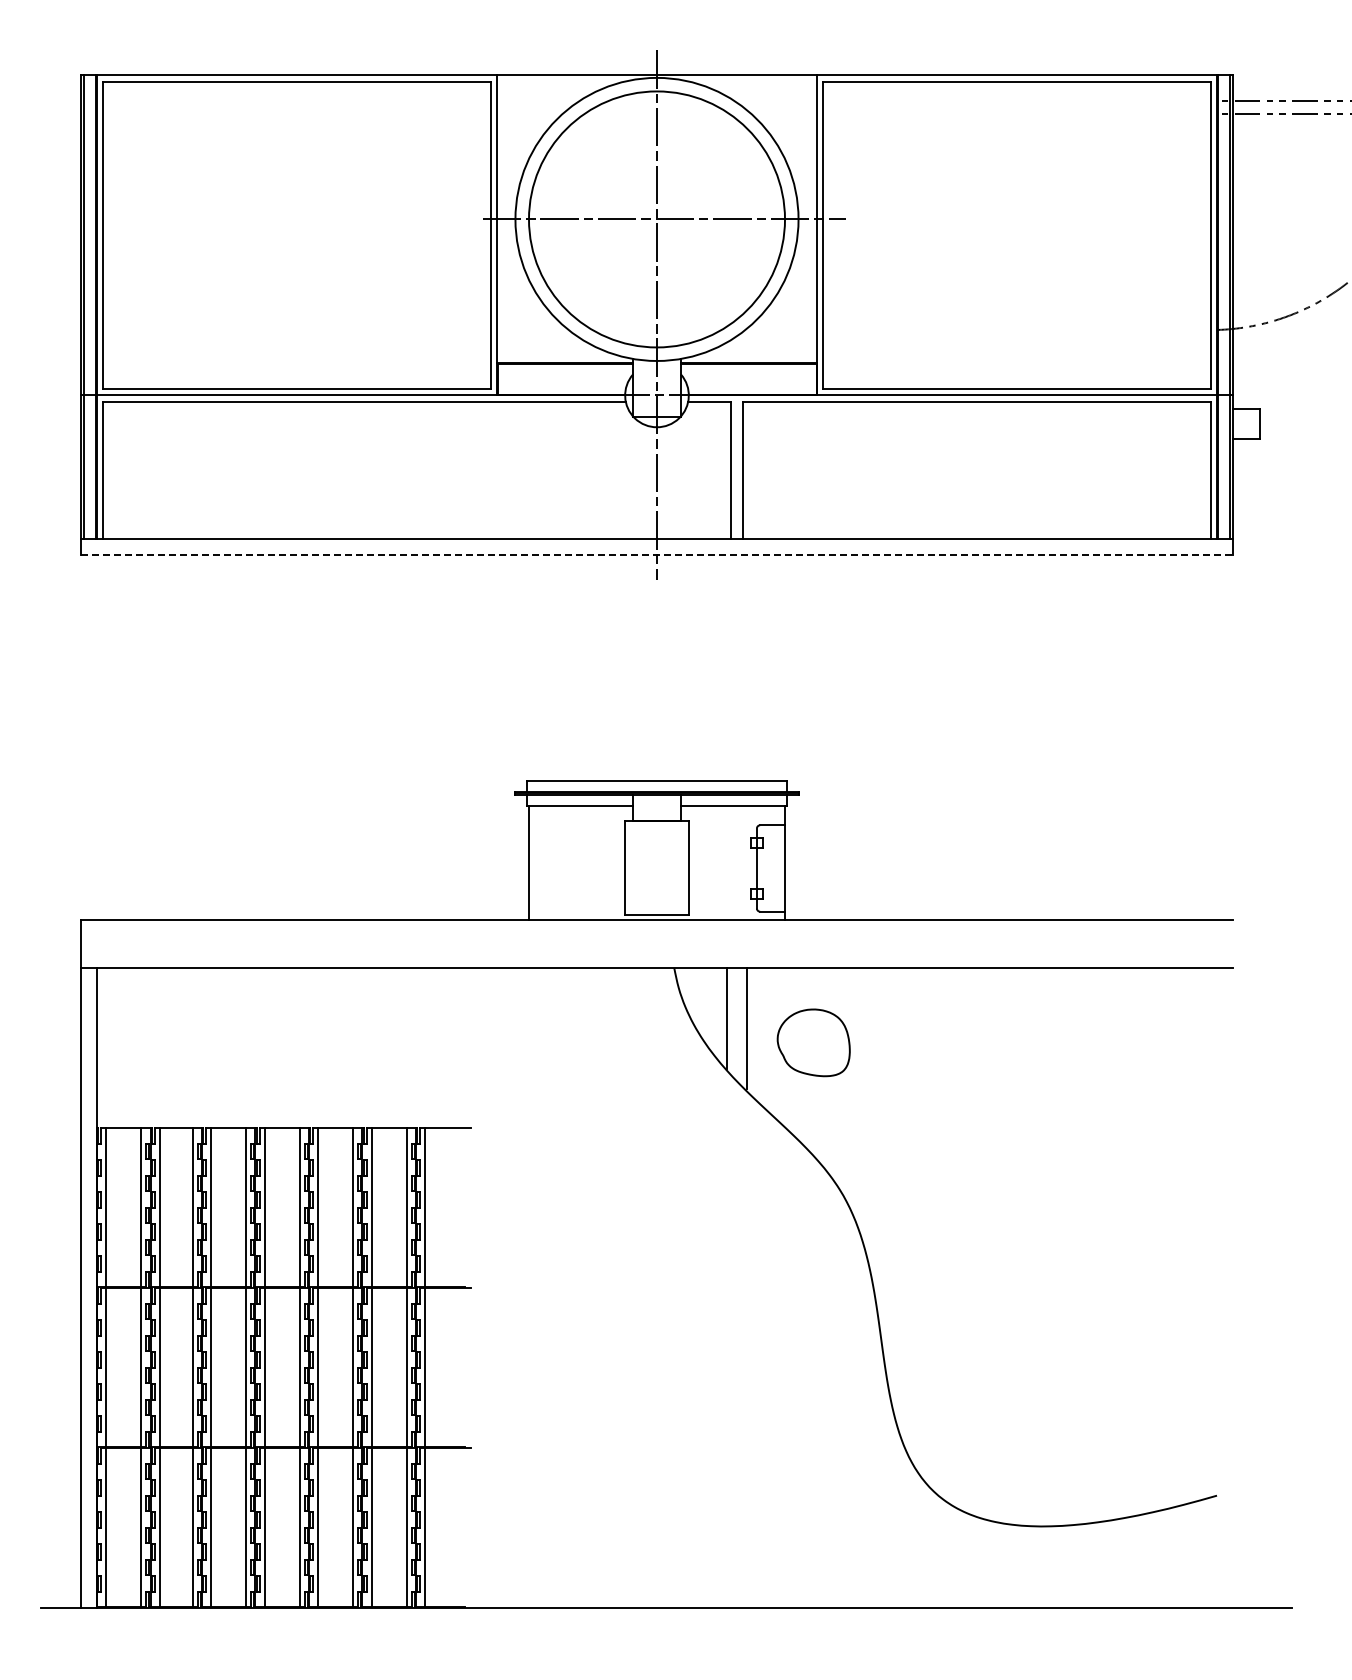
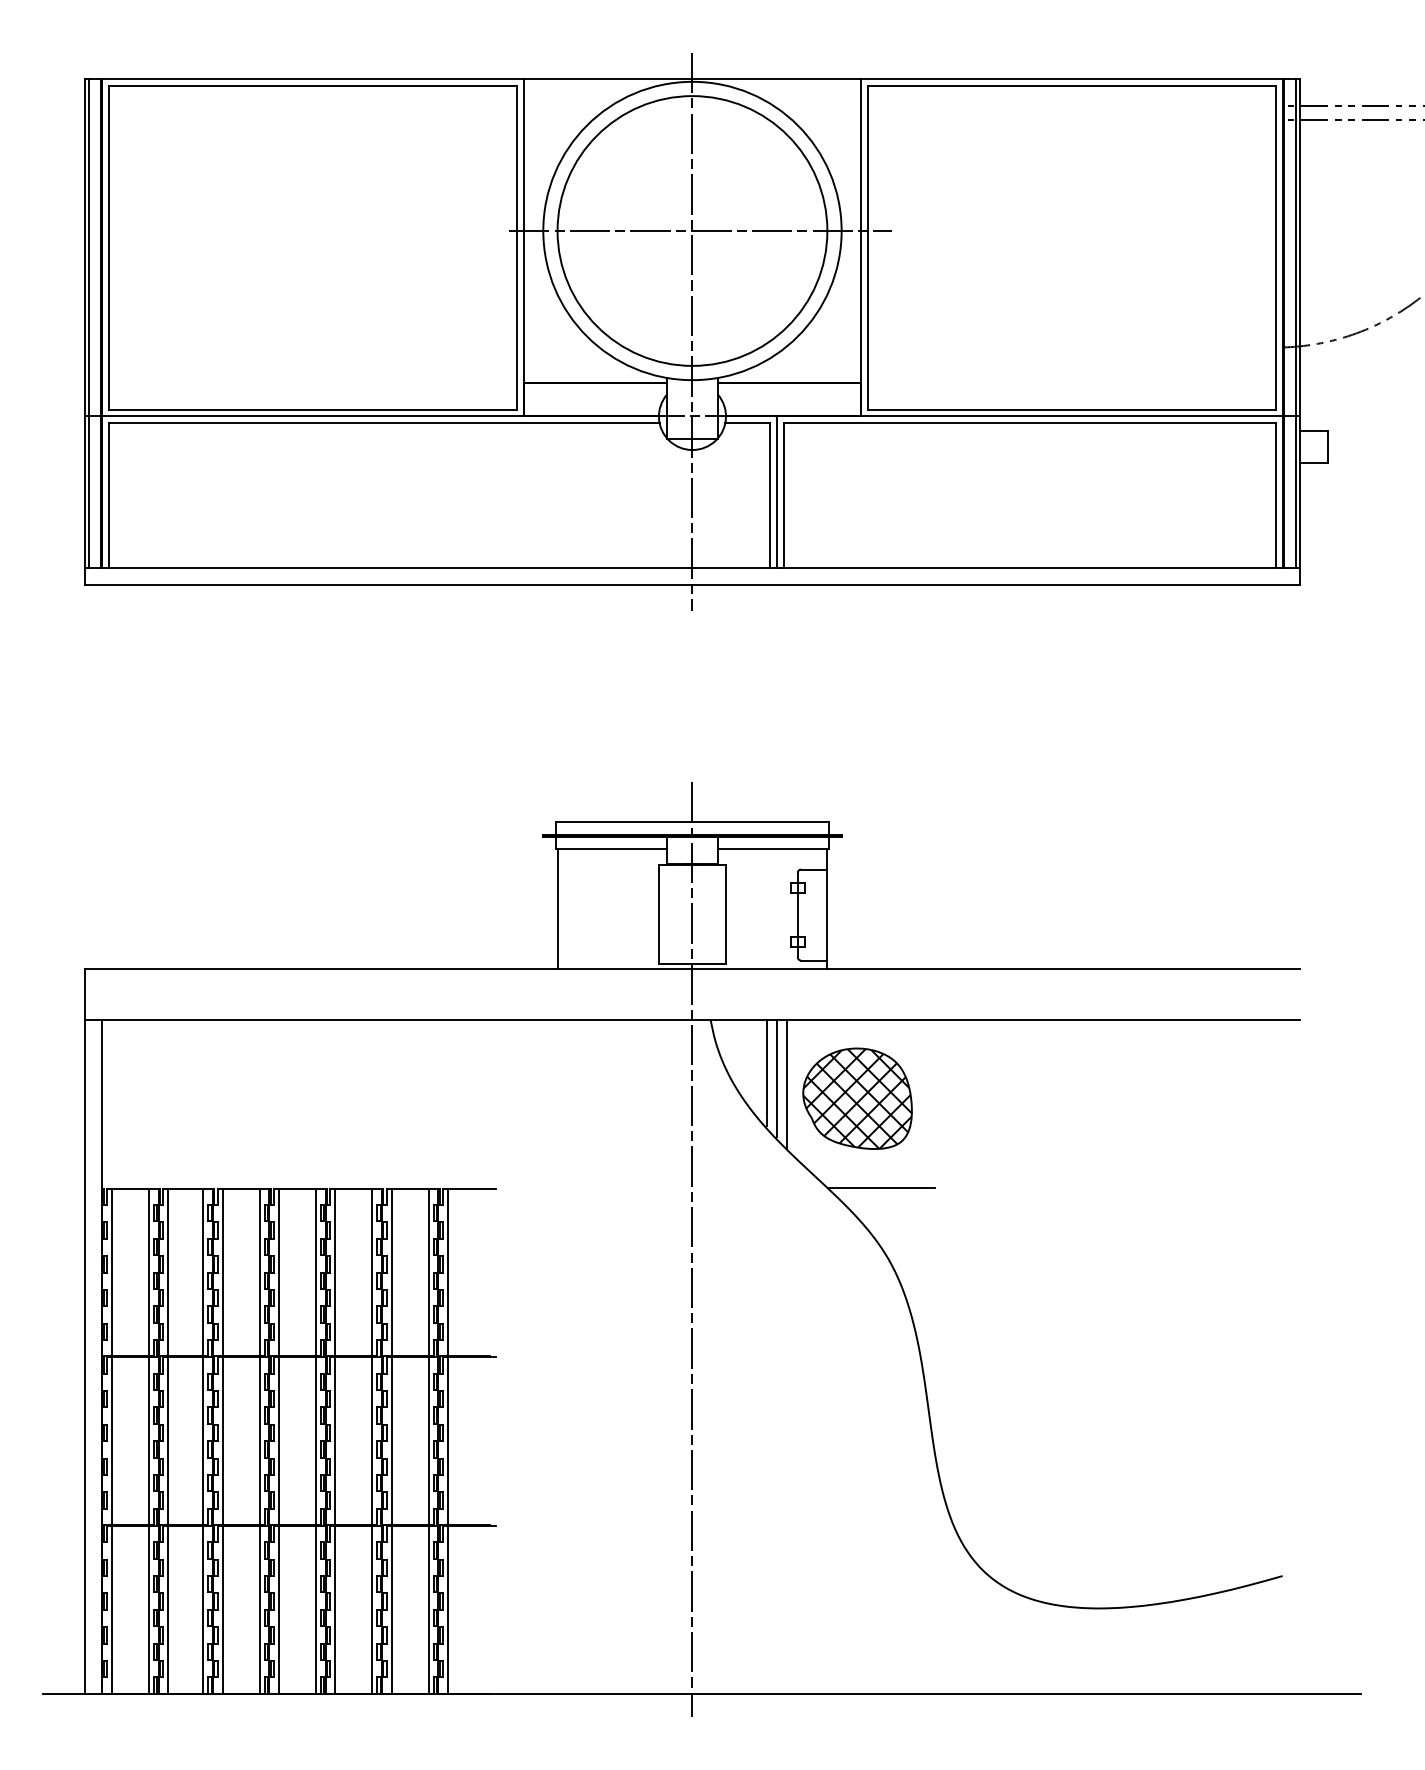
line: (737, 467) -> (777, 492), added
line: (657, 555) -> (693, 585), dashed -> solid
line: (737, 1023) -> (777, 1078), added
part: (813, 1042) -> (857, 1098), size x1.43
line: (836, 1127) -> (881, 1187), added
line: (657, 1185) -> (693, 1249), added

